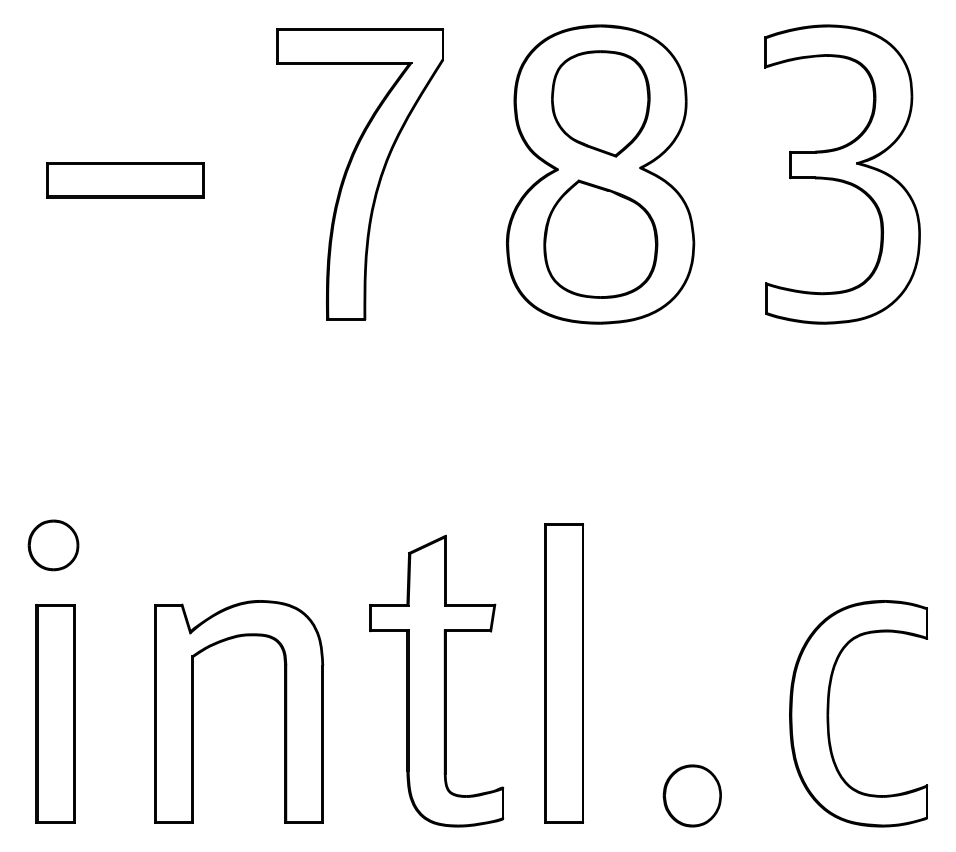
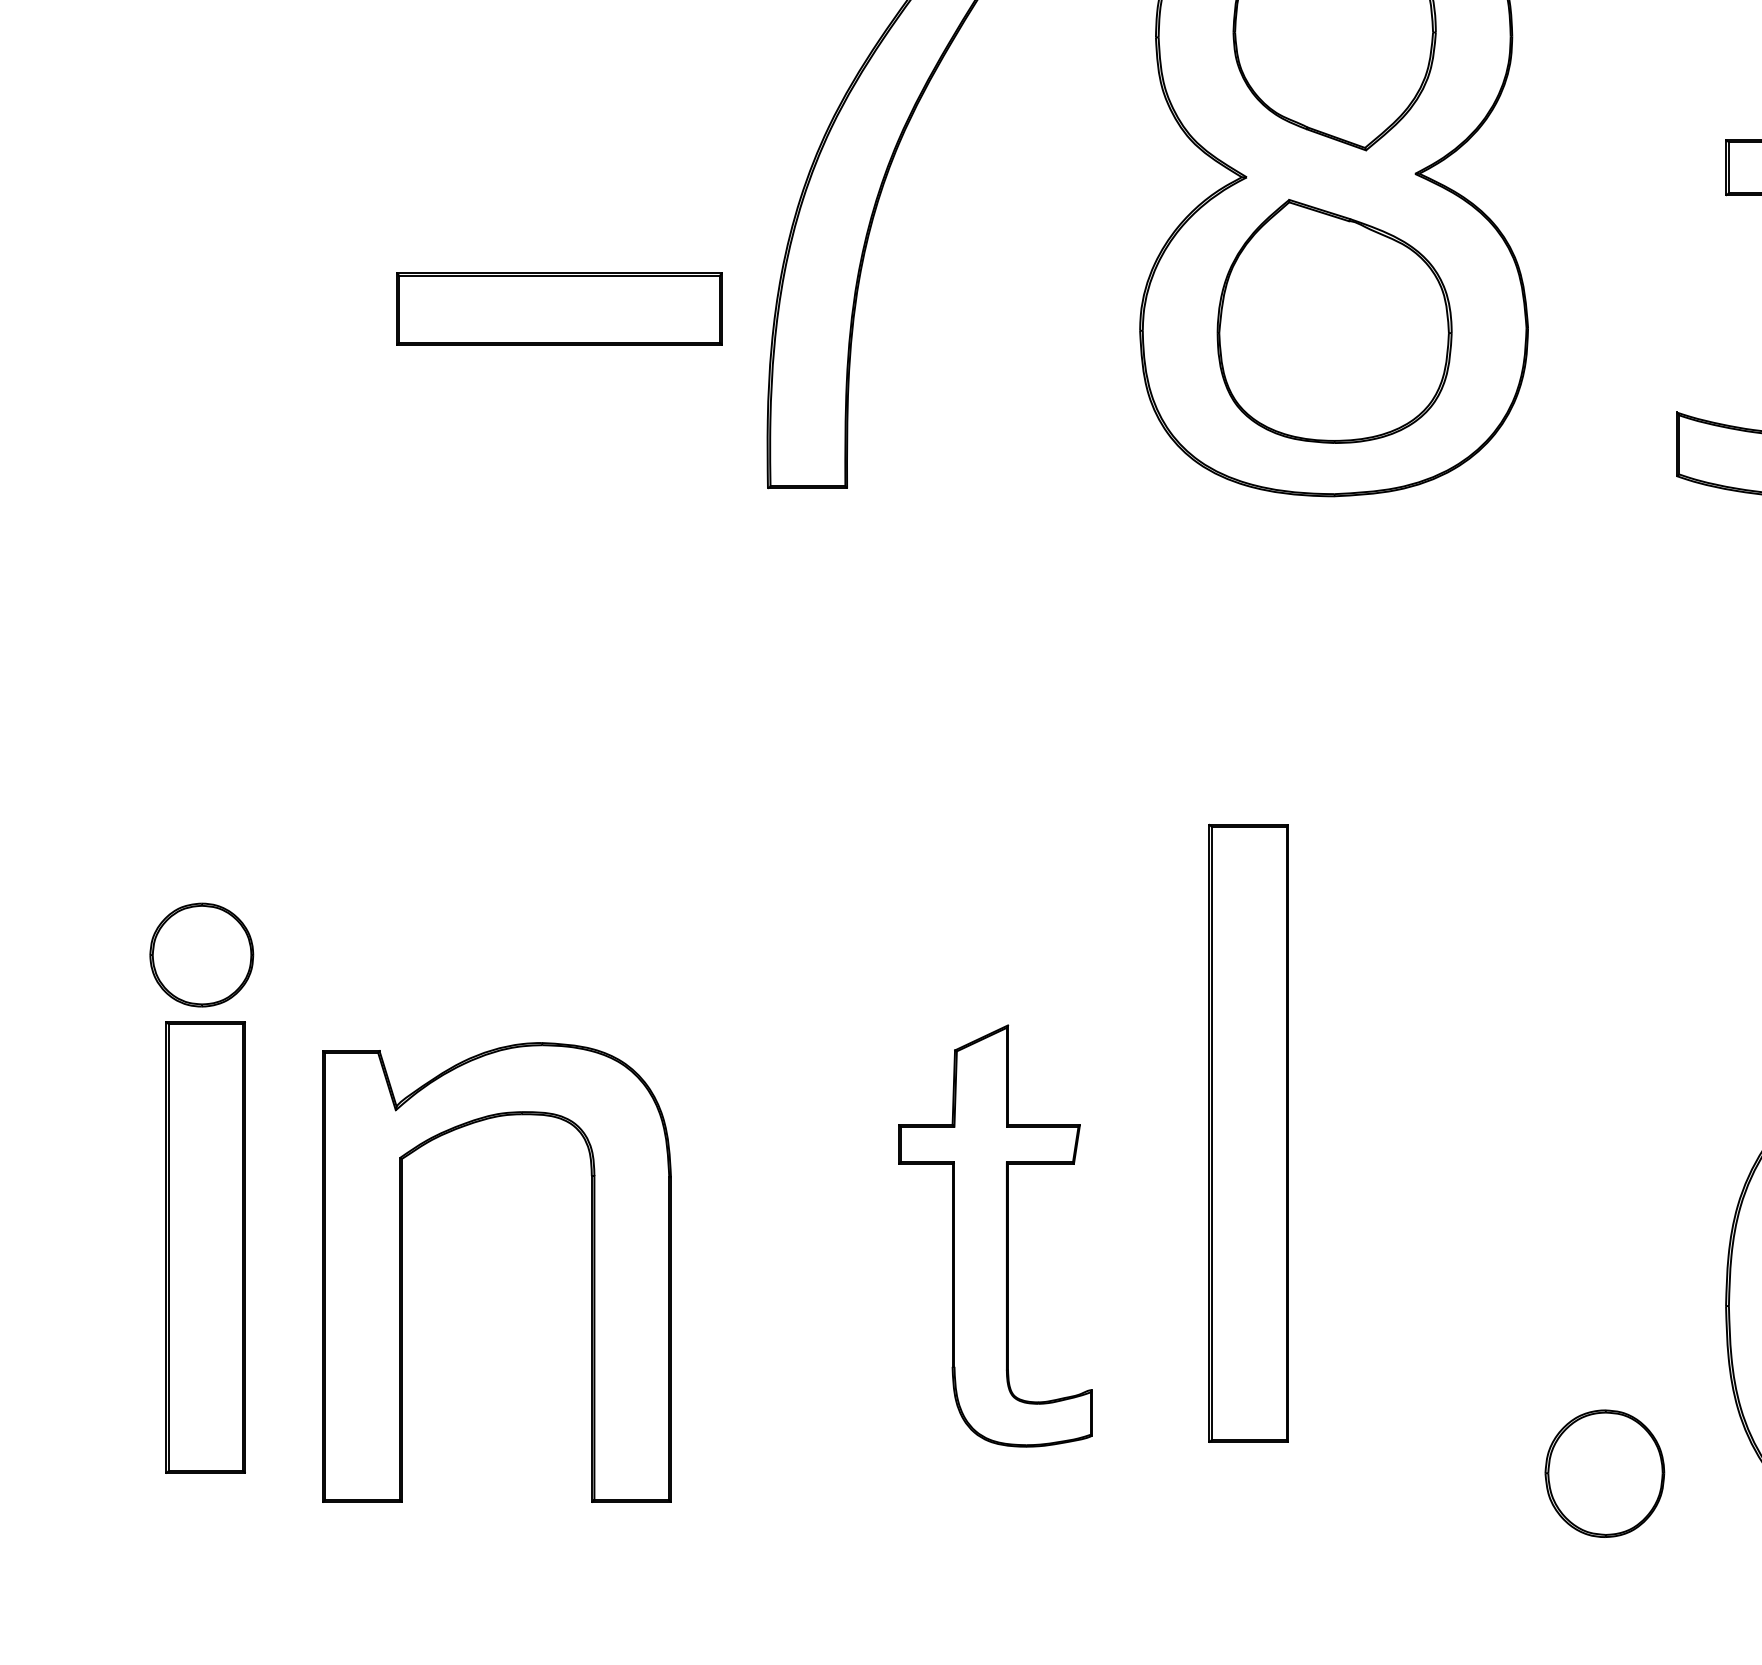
part: (125, 180) -> (559, 309), moved
part: (563, 673) -> (1247, 1133), moved
part: (436, 680) -> (994, 1234), size x0.7
part: (284, 711) -> (590, 1271), moved
part: (55, 713) -> (205, 1247), moved
part: (691, 795) -> (1603, 1472), moved

